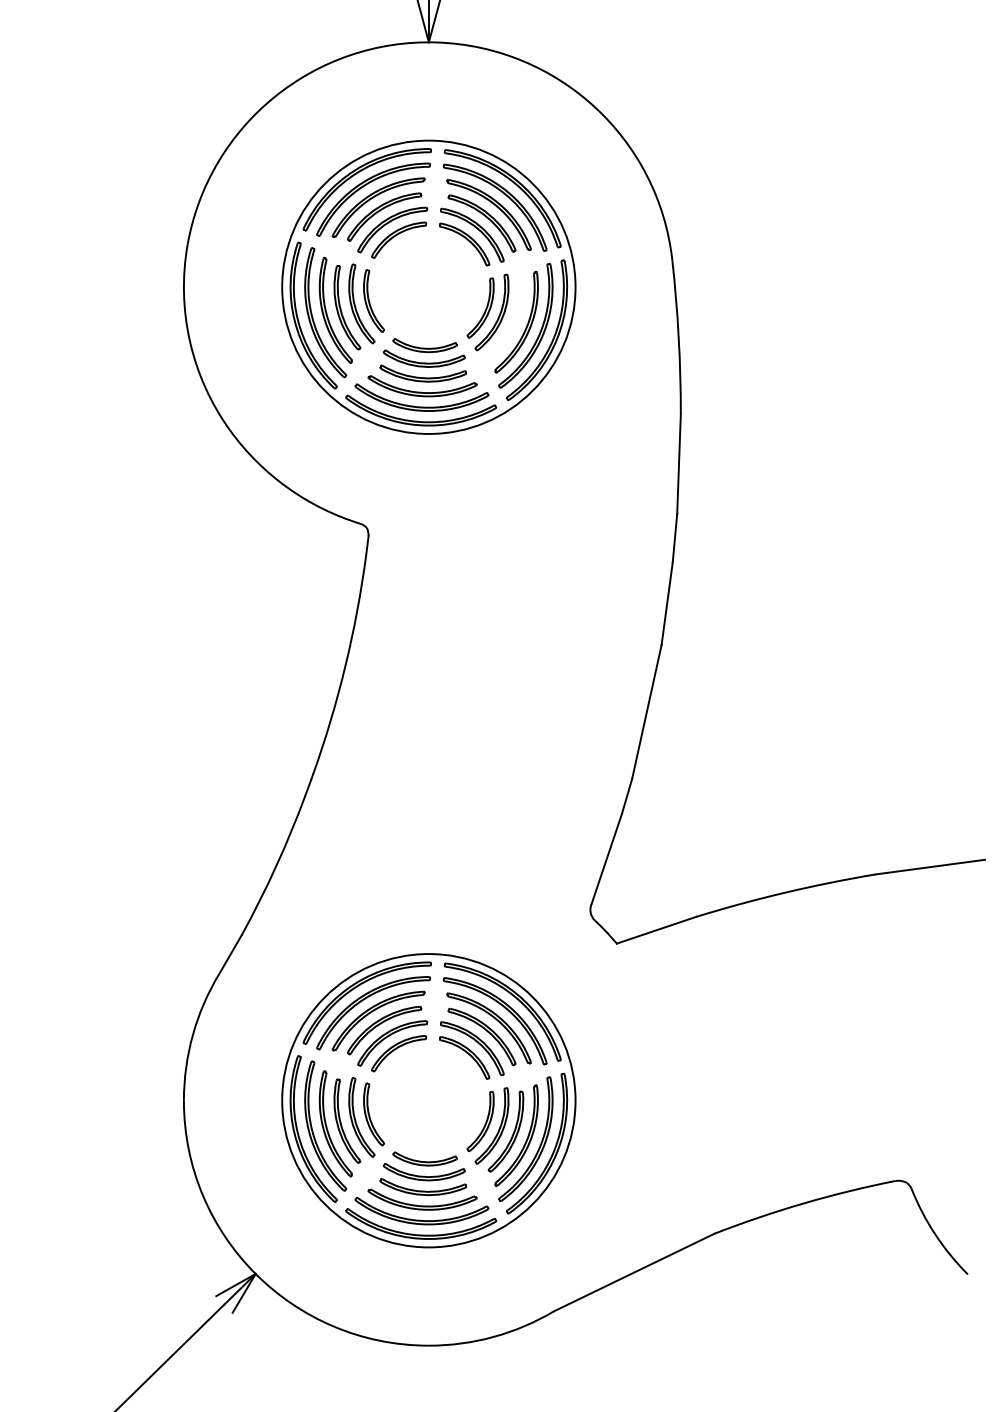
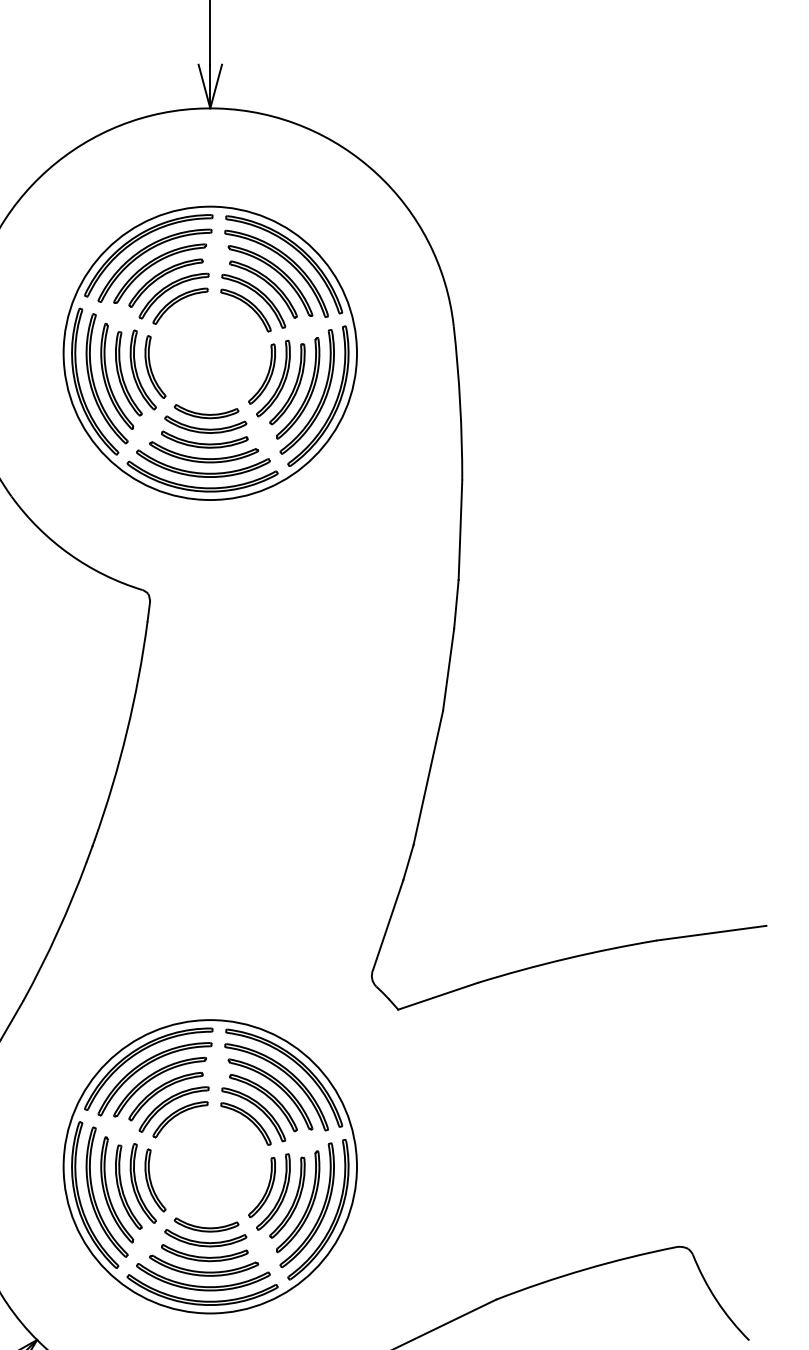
part: (511, 322) -> (292, 388), added

